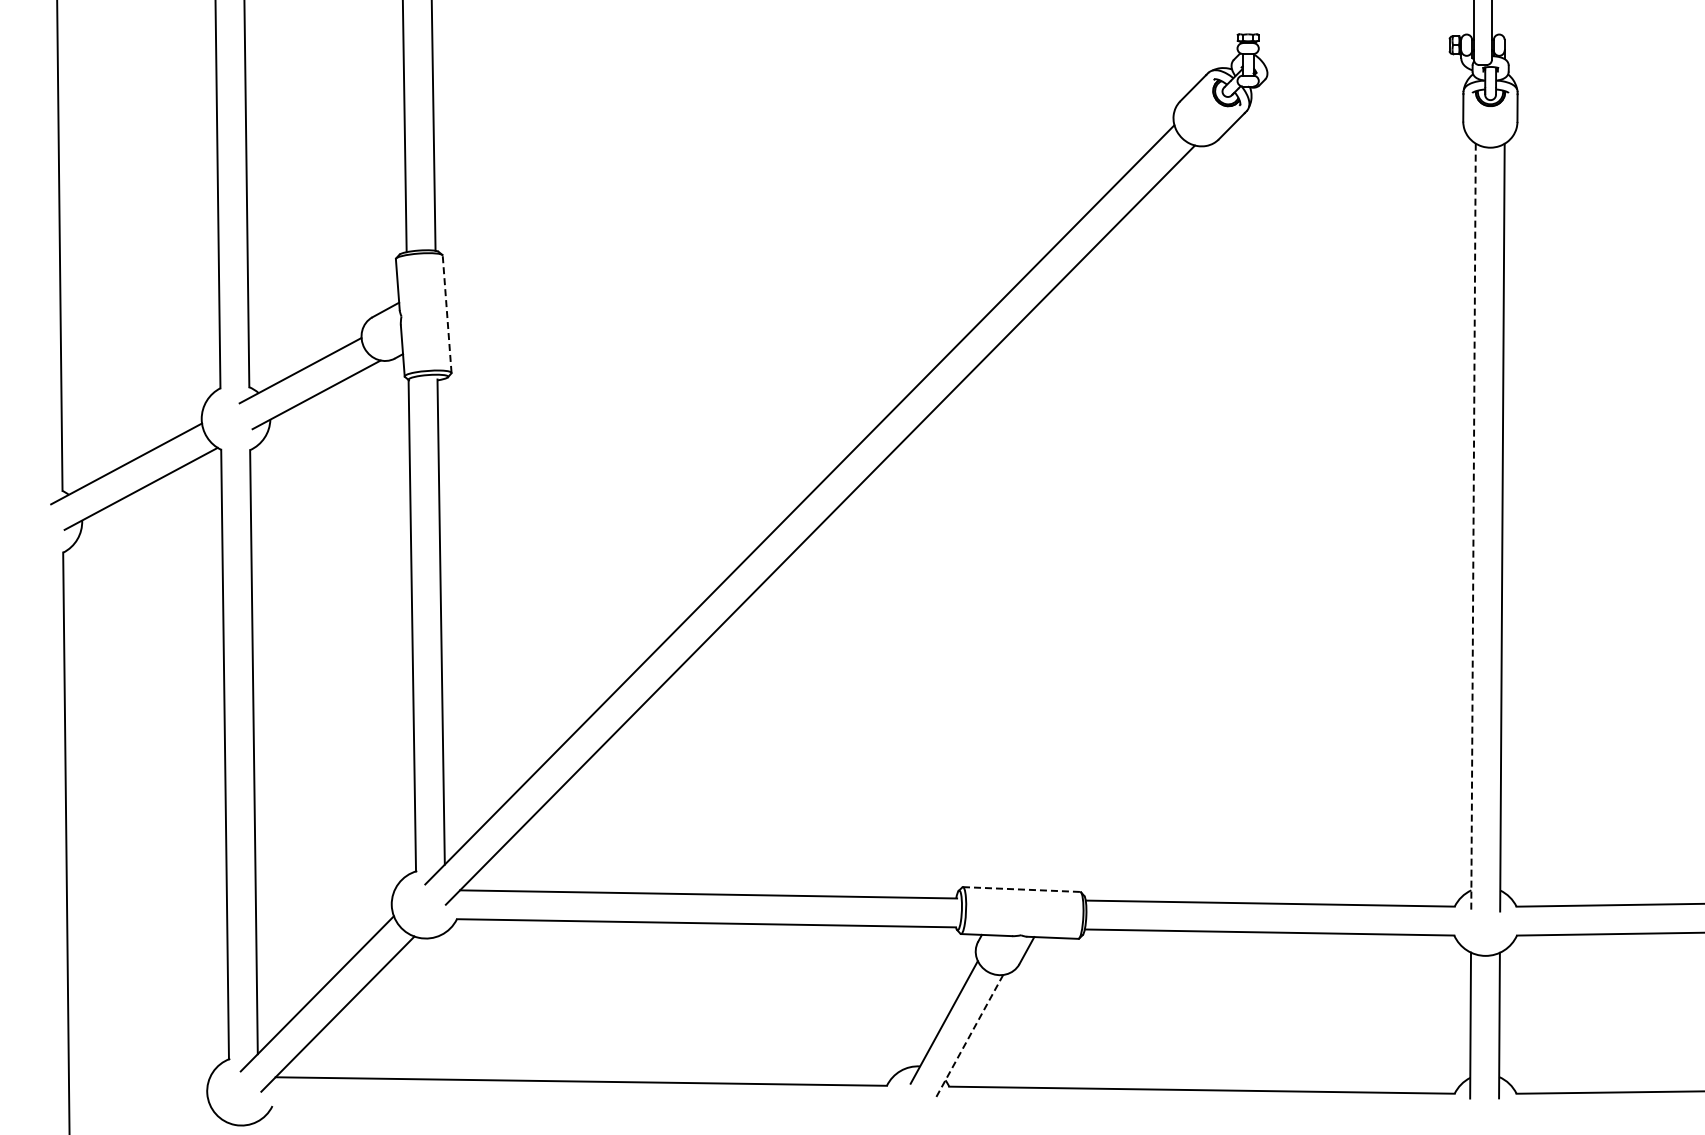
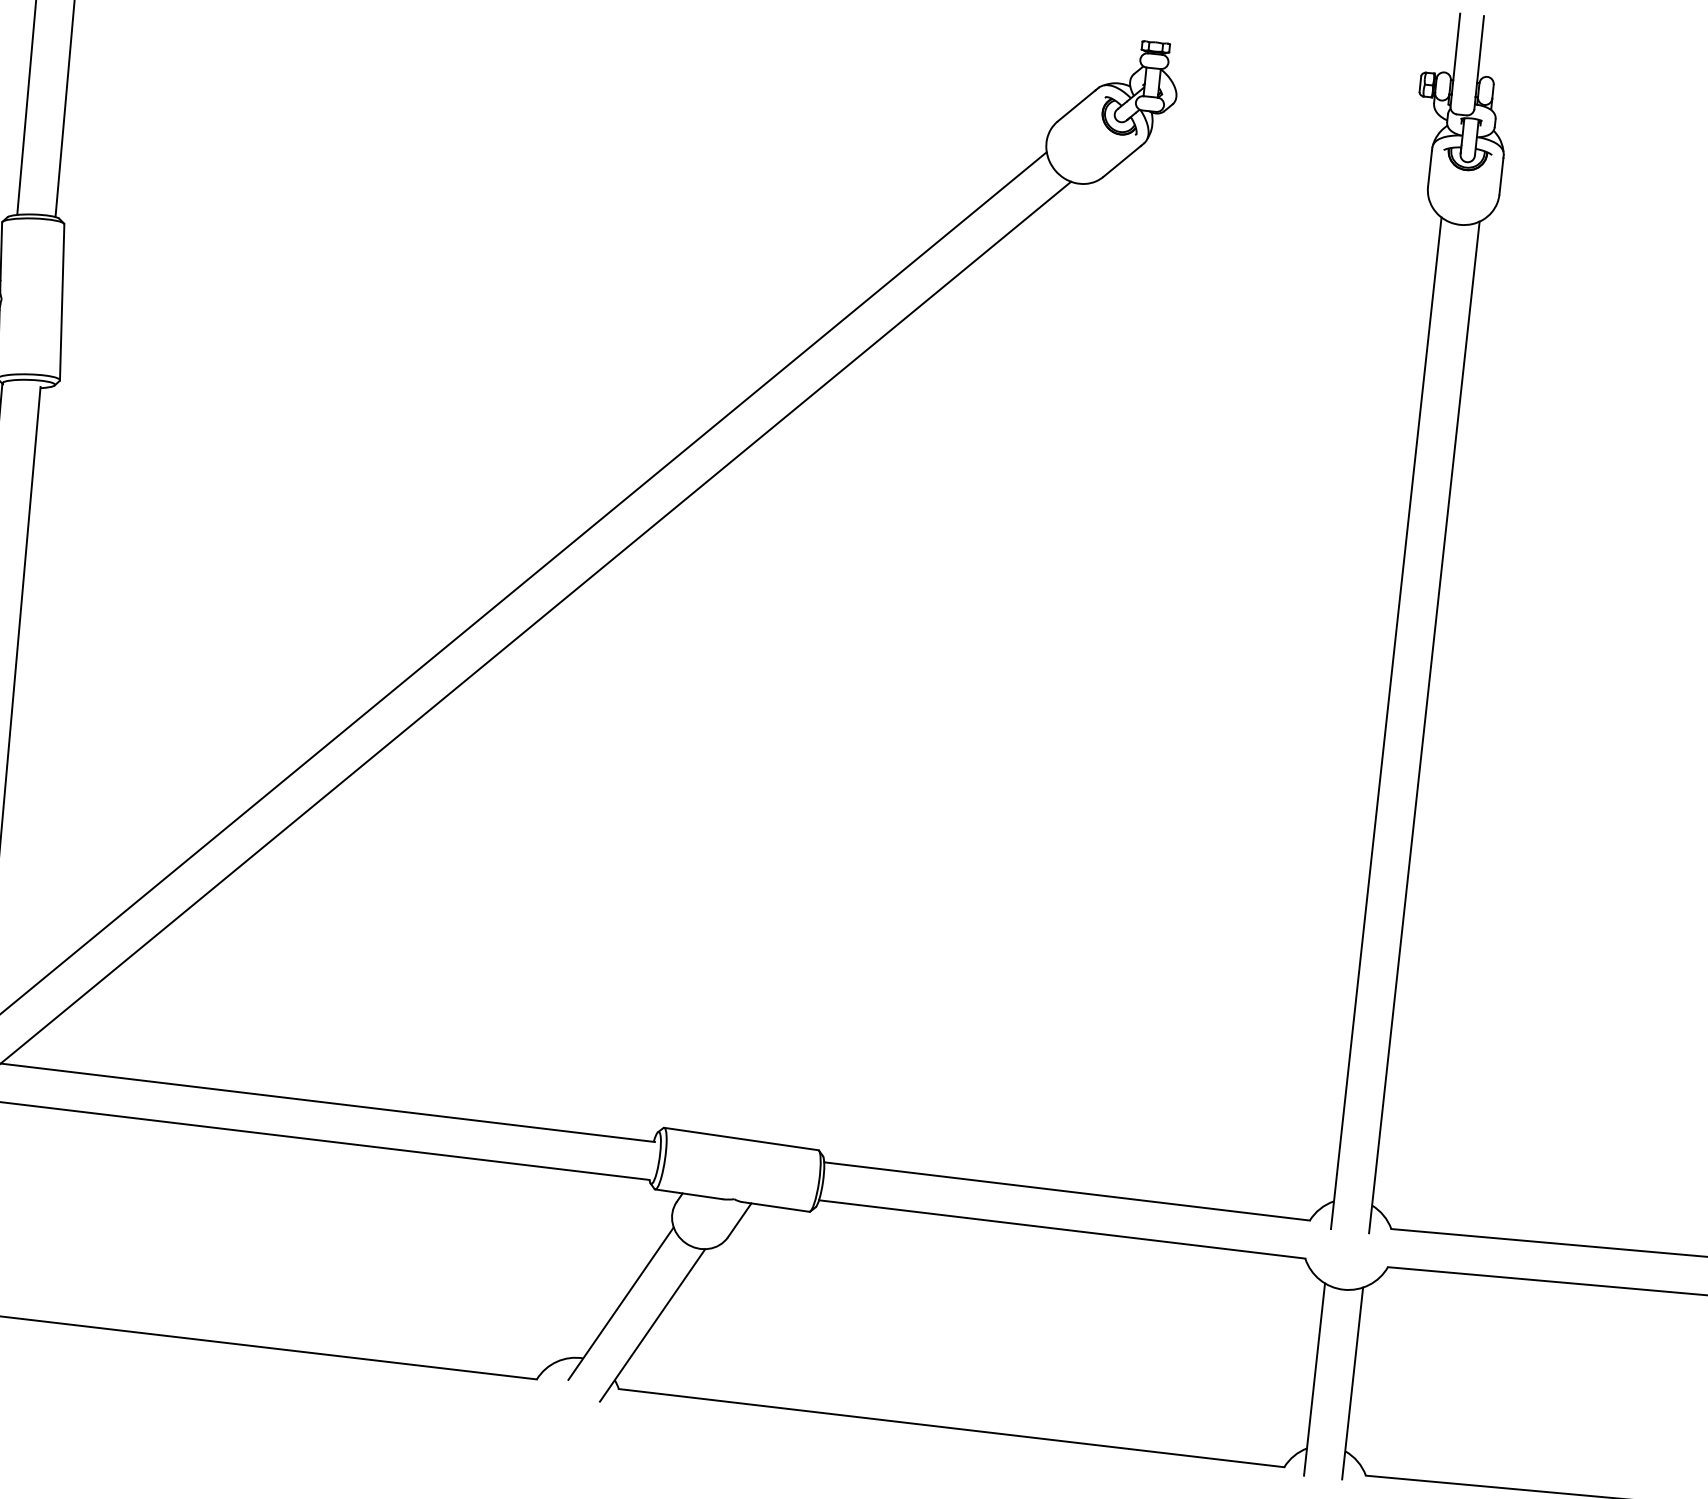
line: (447, 314) -> (62, 302), dashed -> solid
line: (1473, 527) -> (1386, 723), dashed -> solid
line: (1021, 889) -> (741, 1138), dashed -> solid
line: (969, 1036) -> (652, 1325), dashed -> solid

